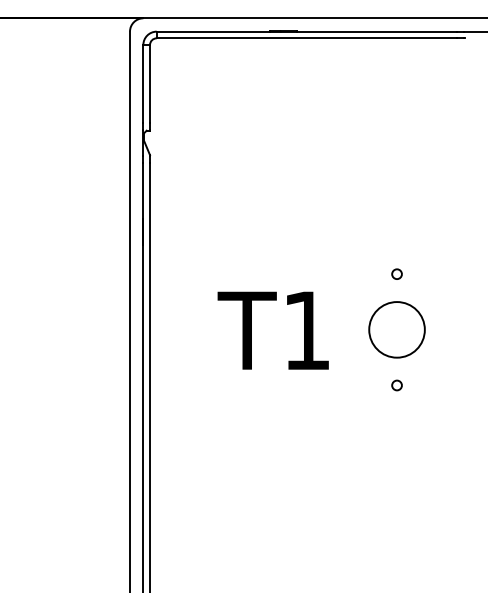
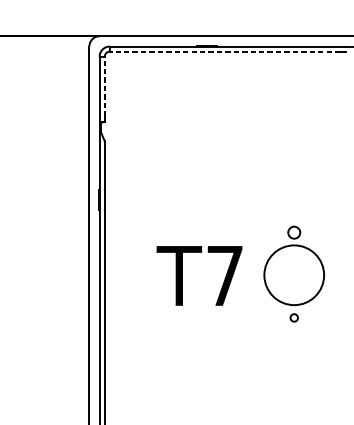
line: (306, 38) -> (224, 51), solid -> dashed
line: (150, 83) -> (105, 86), solid -> dashed
circle: (396, 273) -> (293, 232), size x1.6
circle: (396, 329) -> (293, 274), size x1.4
text: (306, 330) -> (224, 275), T1 -> T7

